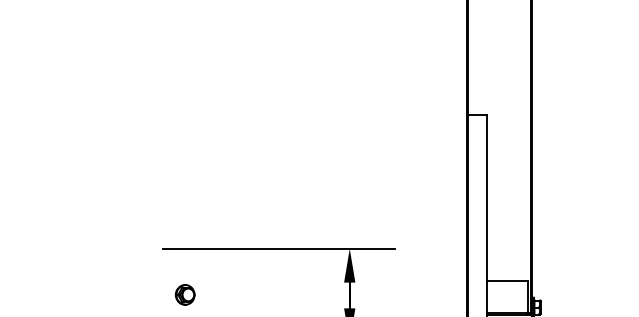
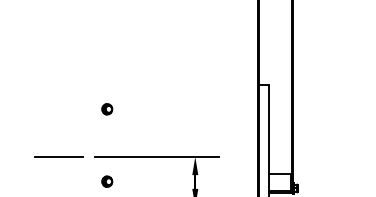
part: (185, 159) -> (107, 109), added
line: (94, 247) -> (58, 156), added

